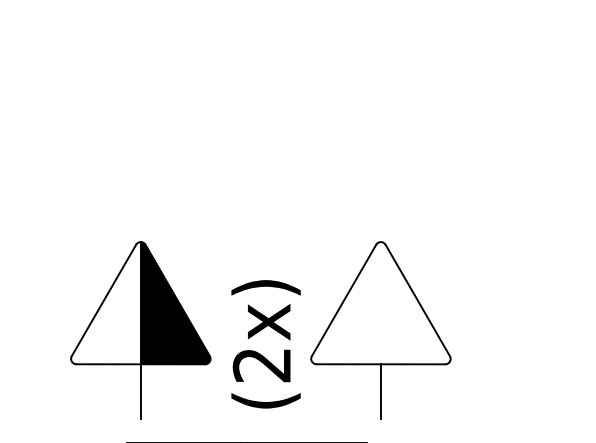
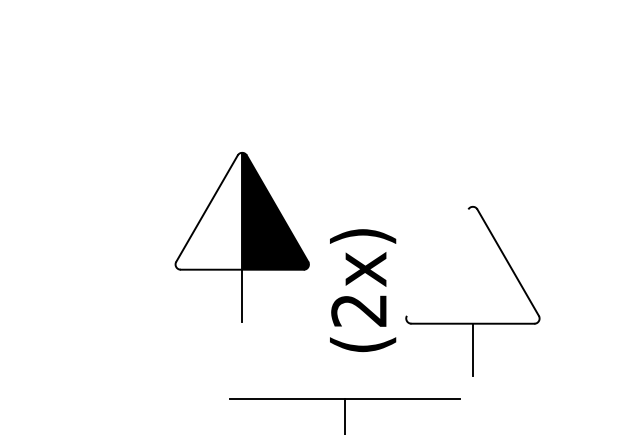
line: (343, 300) -> (437, 262), removed
part: (140, 330) -> (241, 237), moved
text: (266, 344) -> (363, 290), moved

